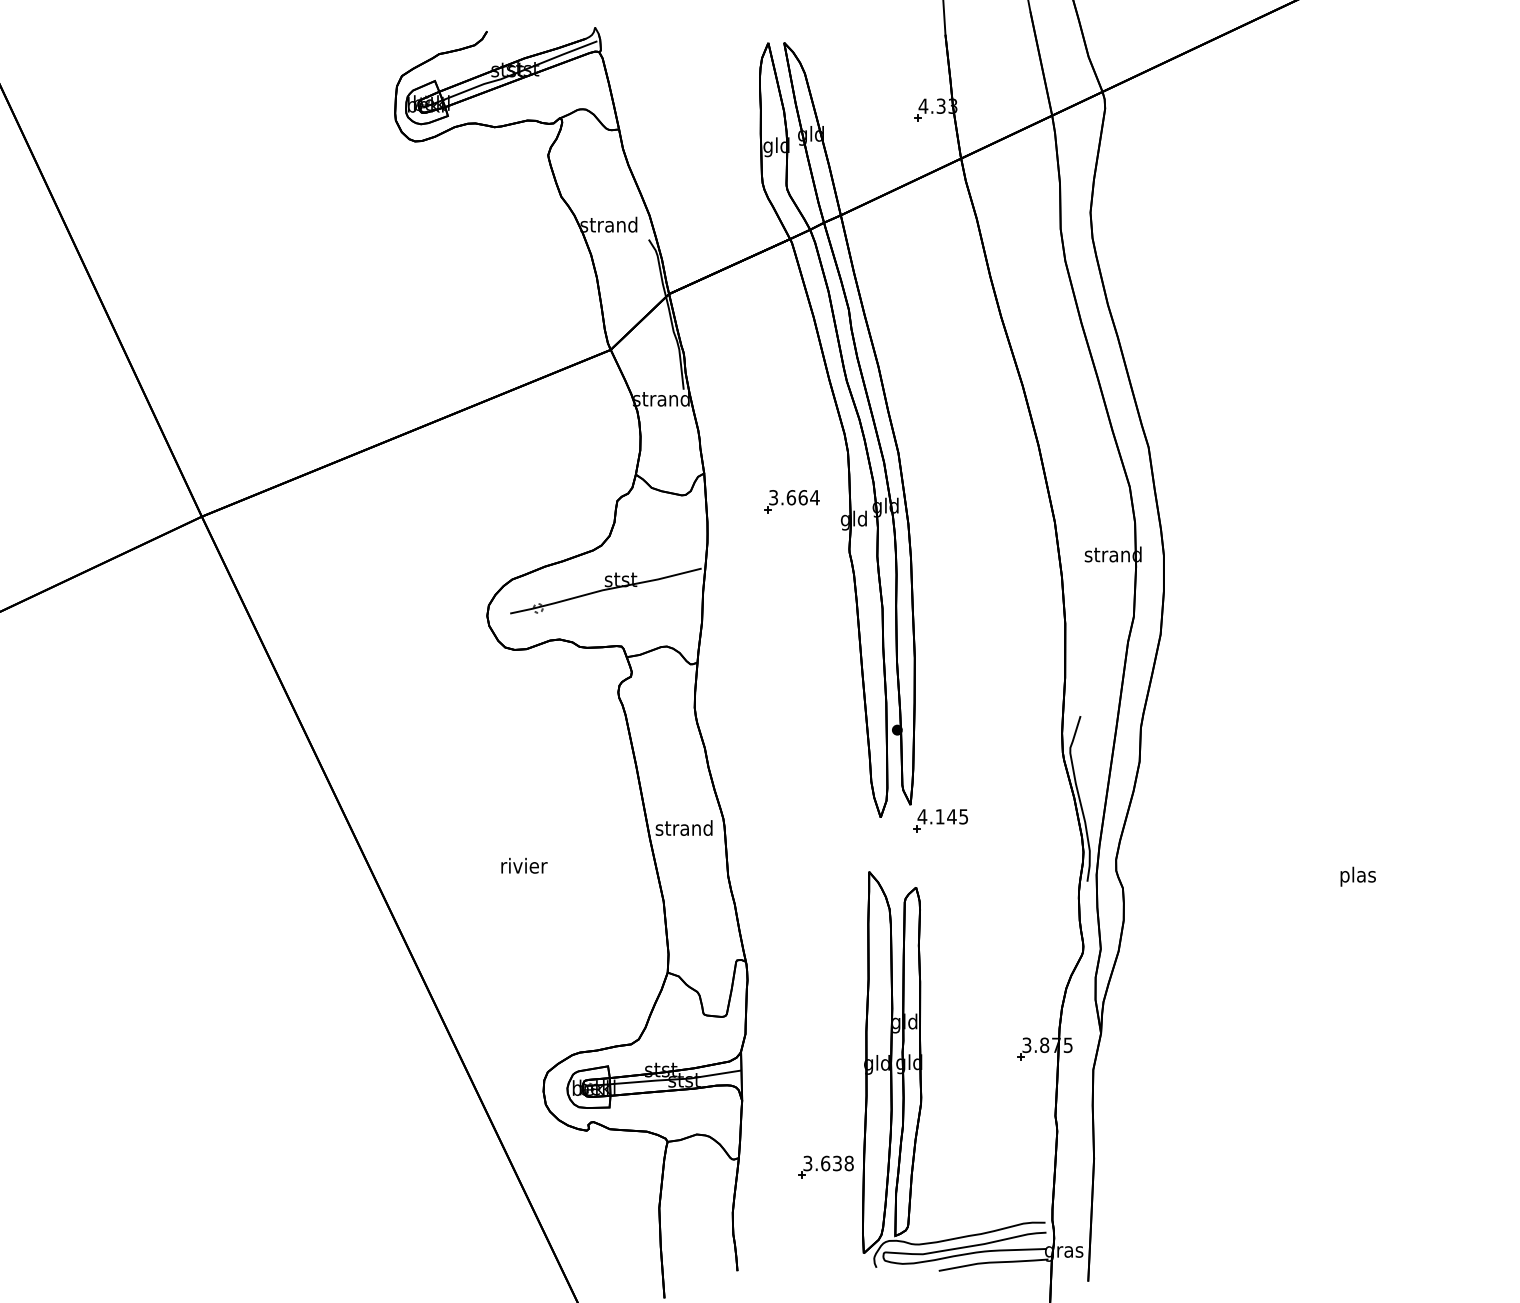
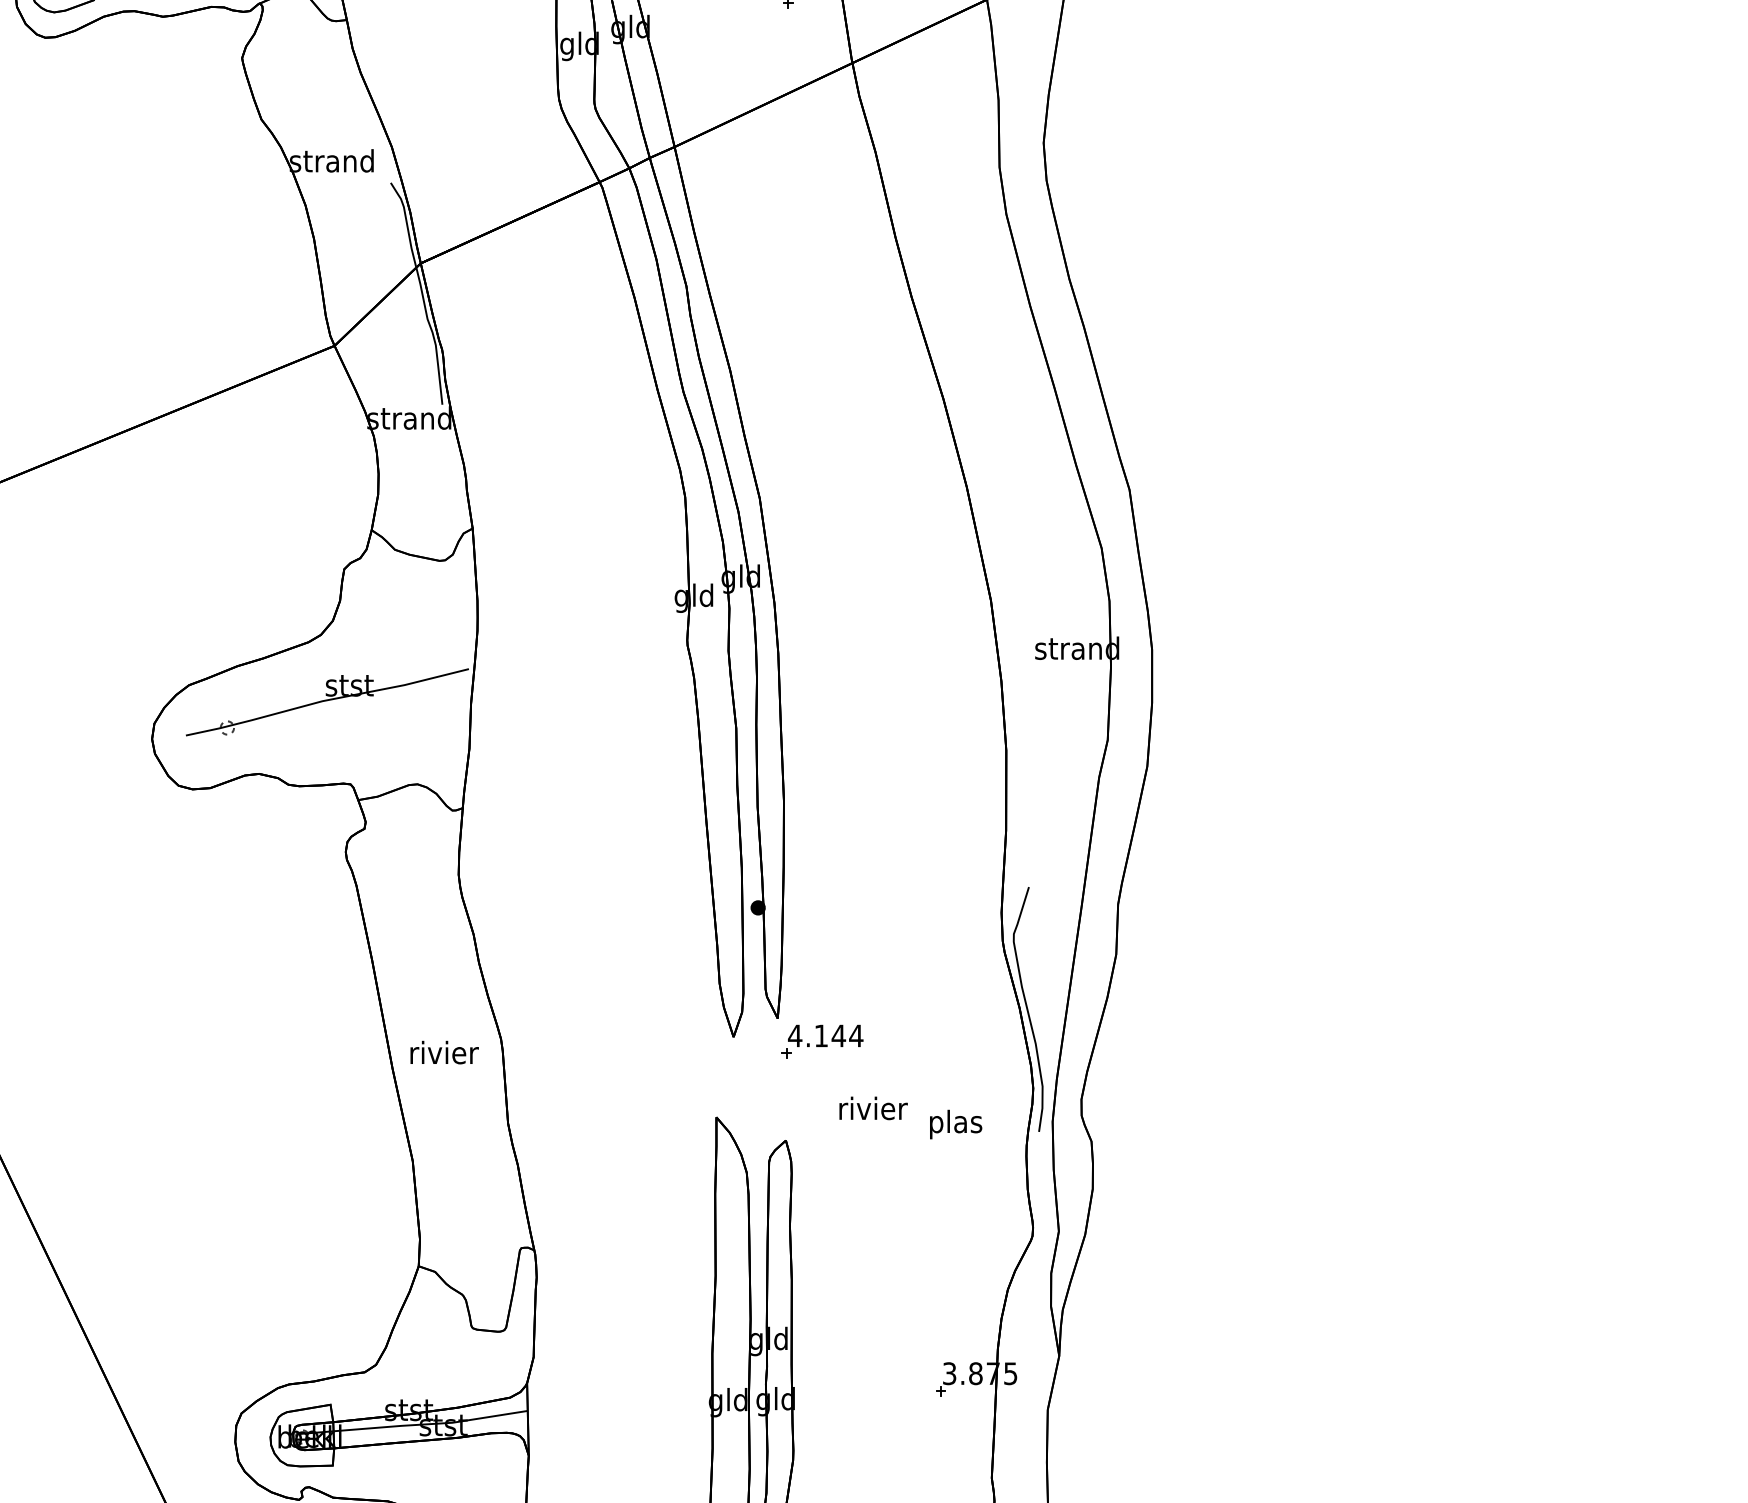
part: (791, 501) -> (601, 569), removed
text: (963, 816) -> (855, 1035), 4.145 -> 4.144
text: (683, 827) -> (442, 1051), strand -> rivier
text: (524, 865) -> (873, 1107), moved
text: (1357, 876) -> (954, 1124), moved

